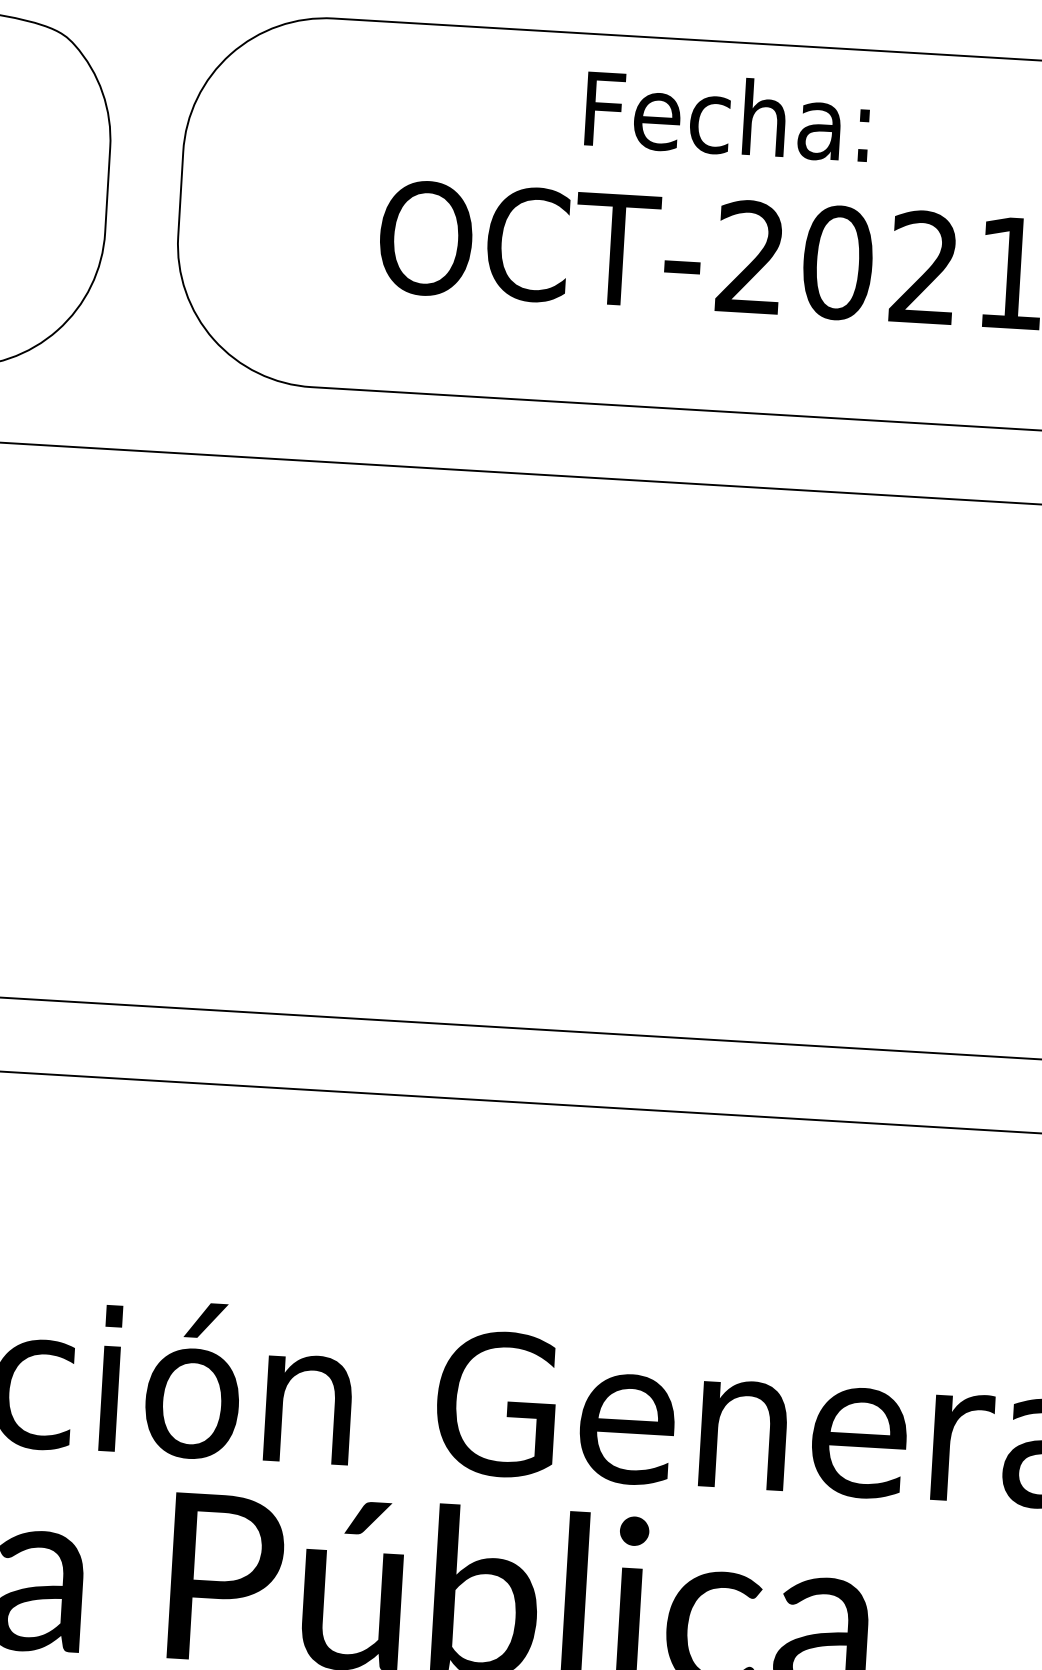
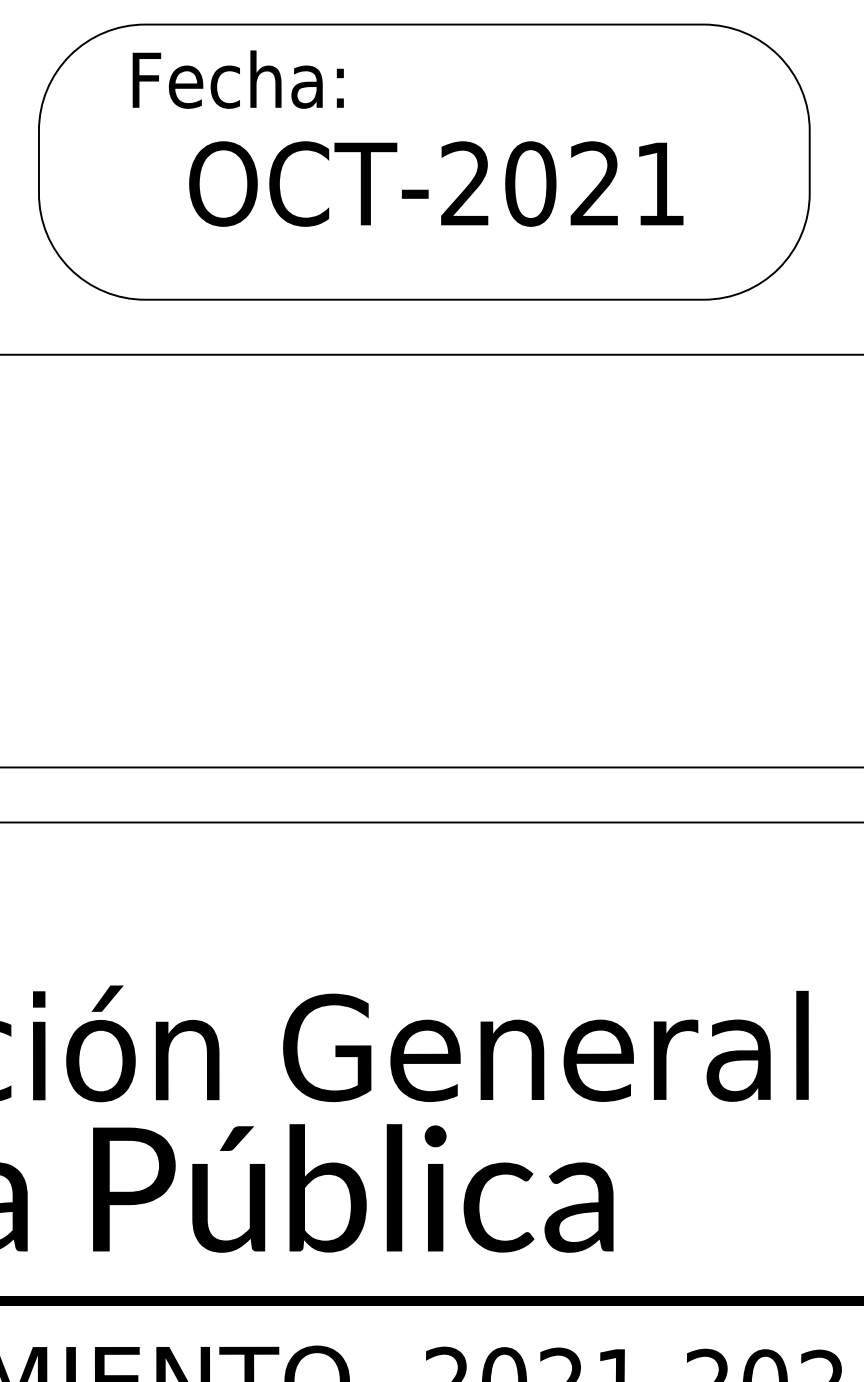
text: (726, 115) -> (237, 79), moved

